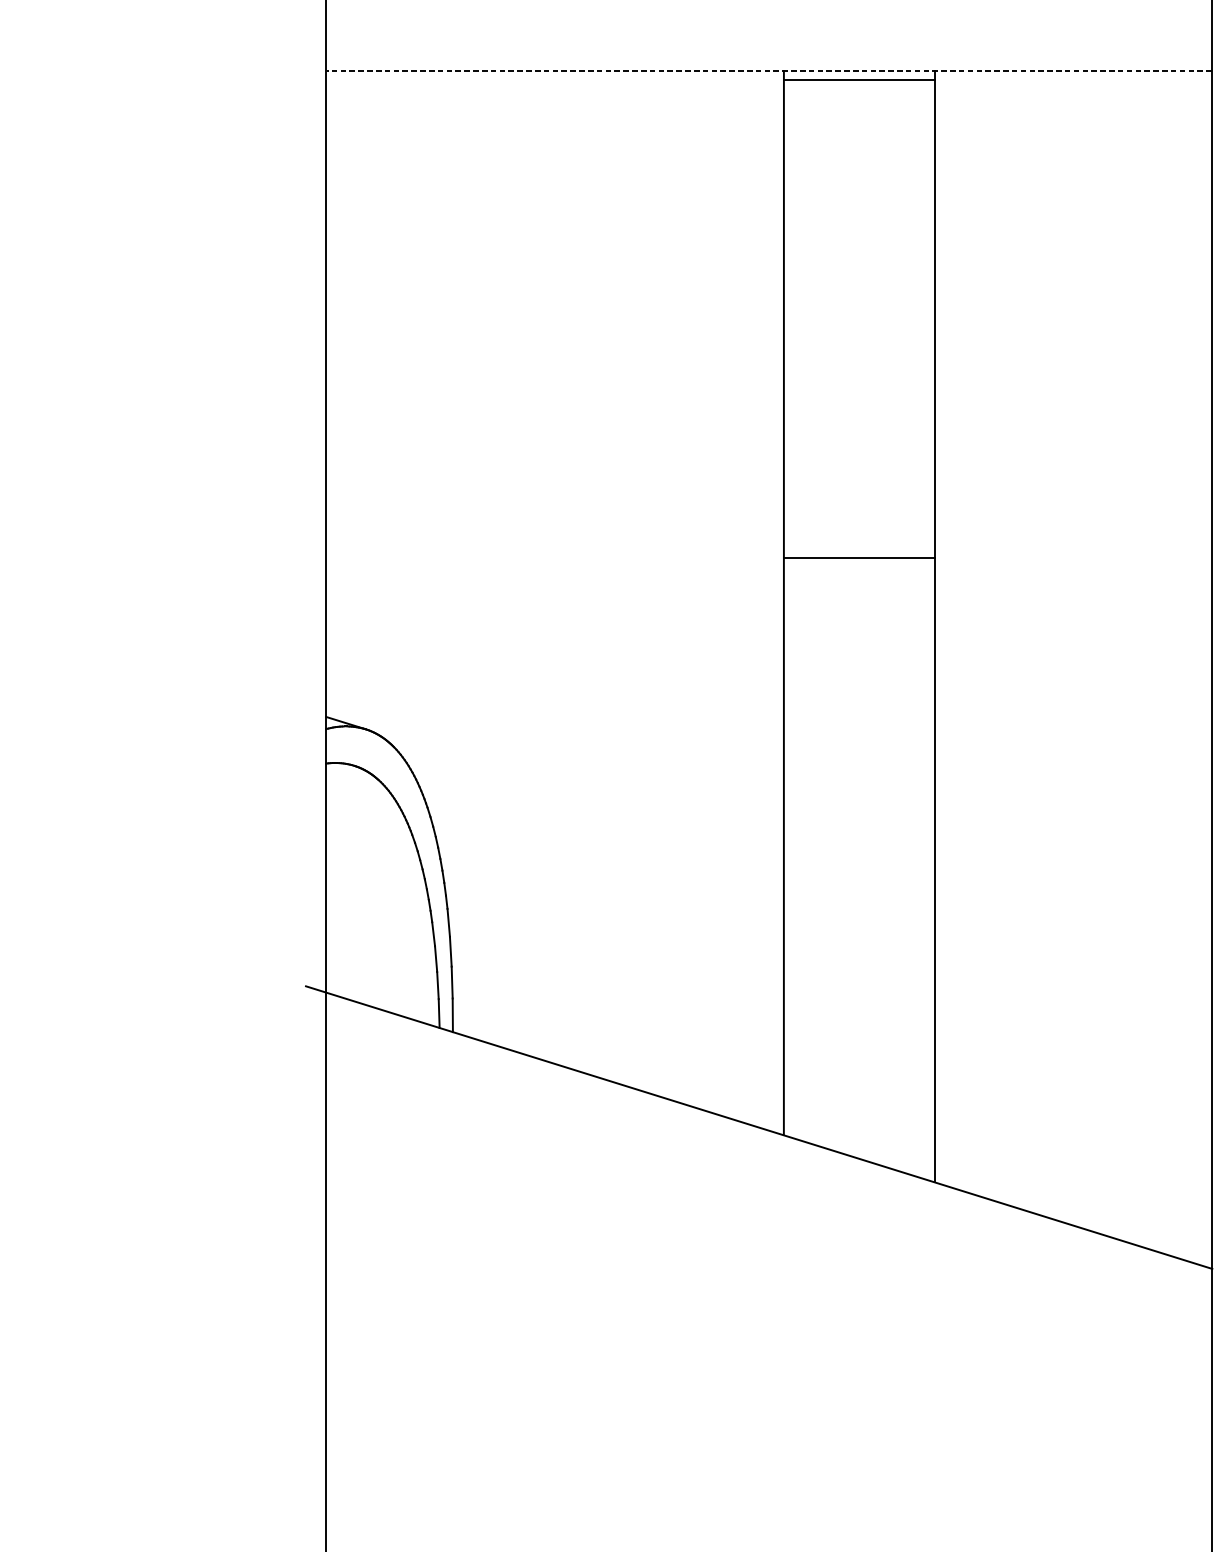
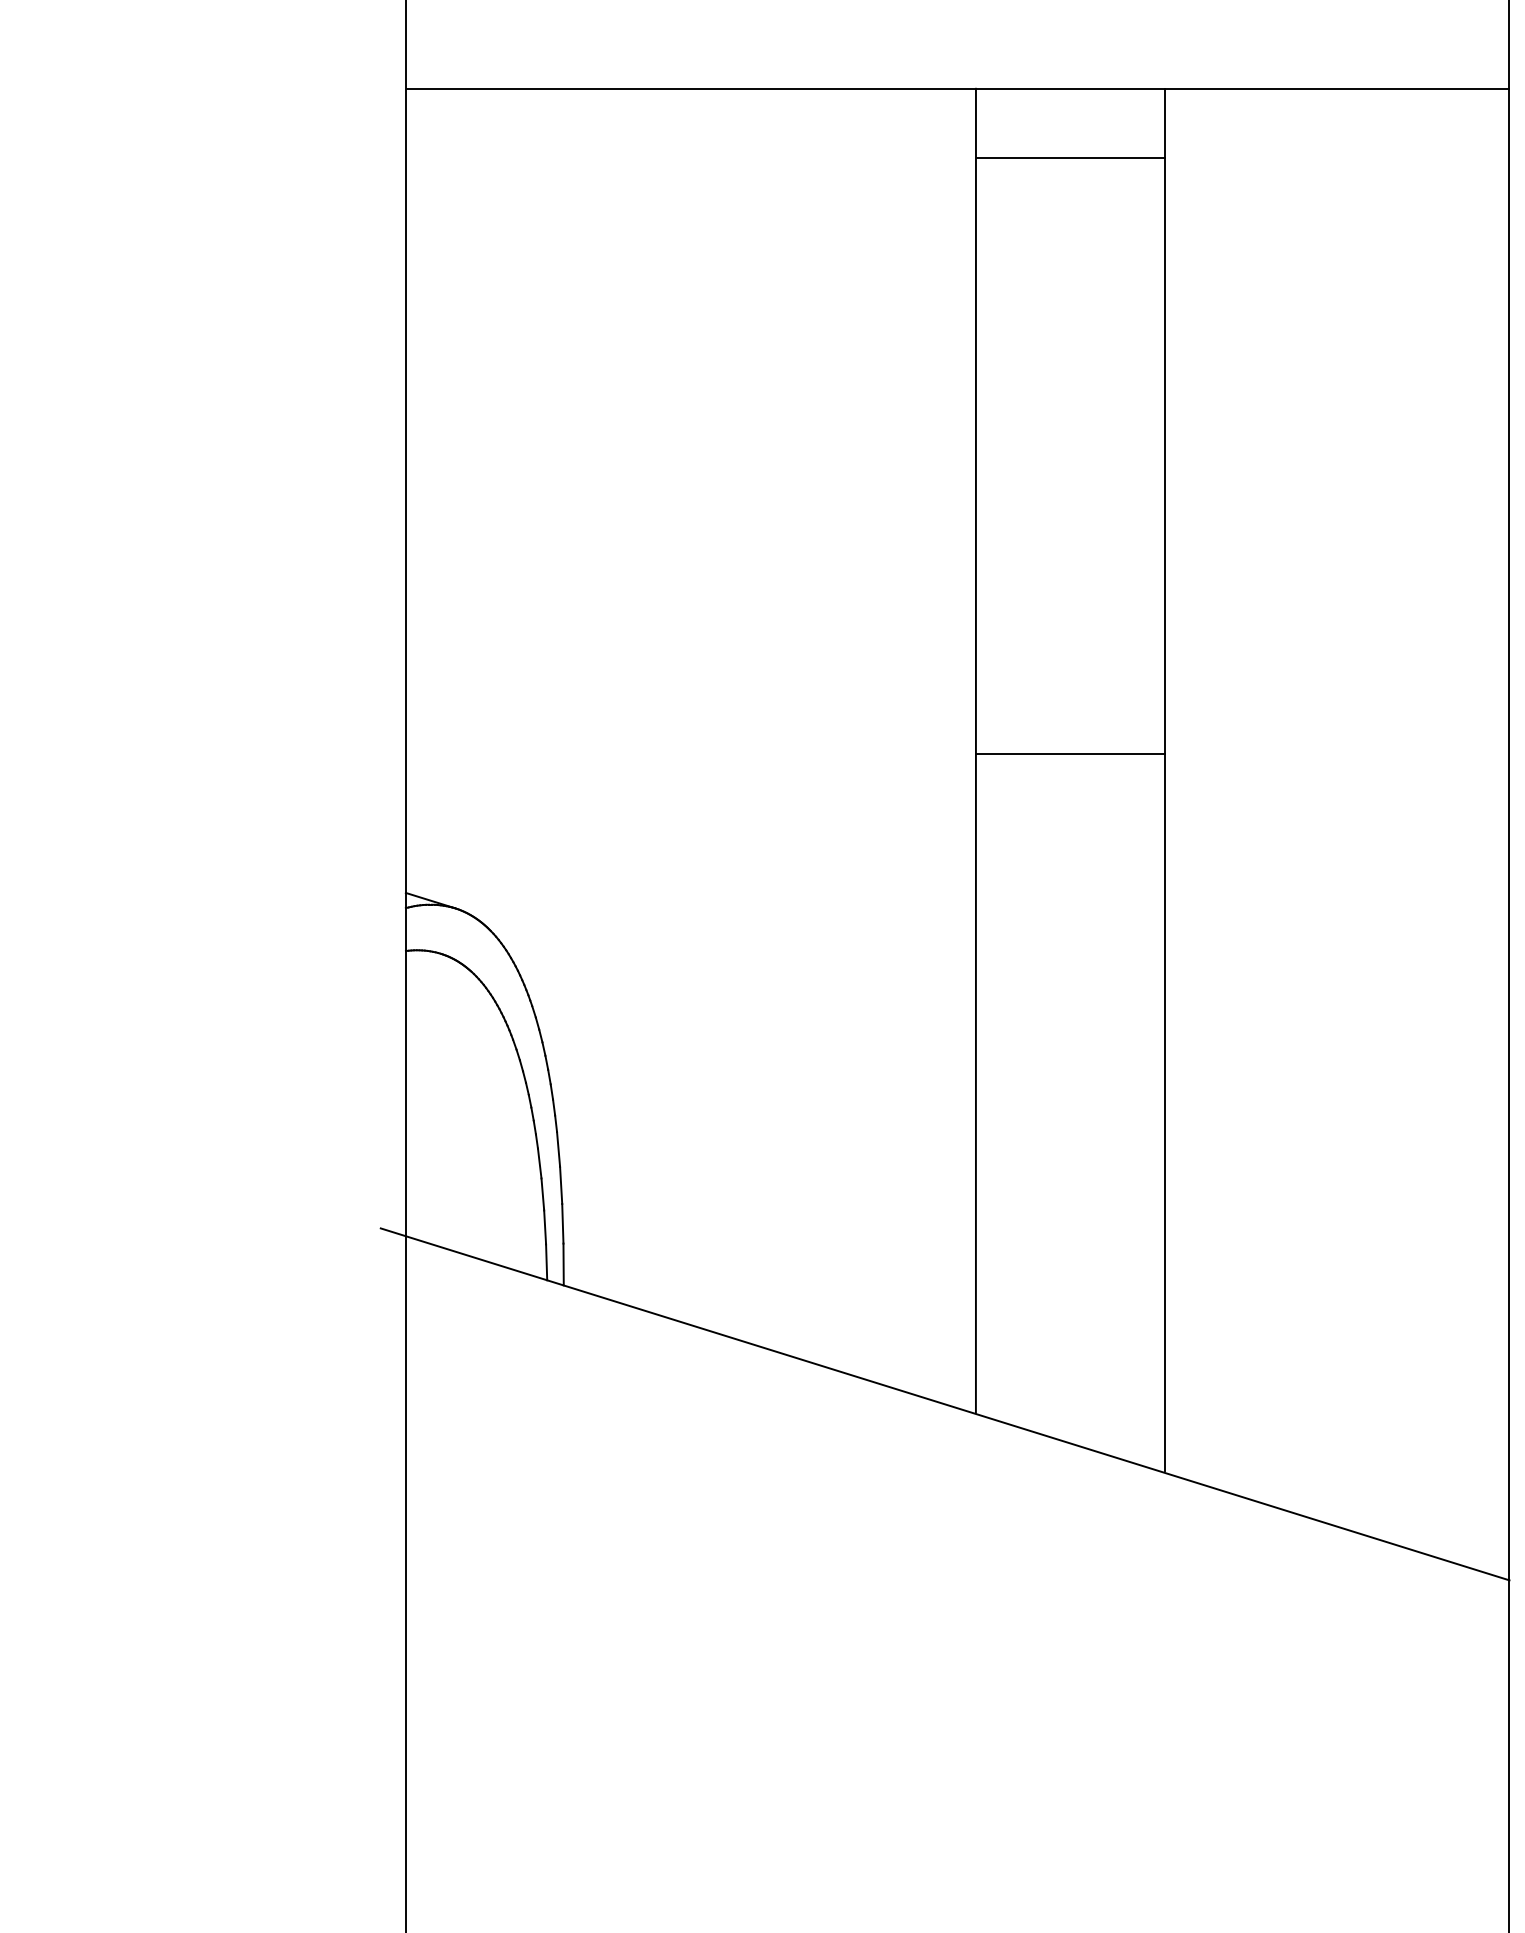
line: (769, 70) -> (957, 88), dashed -> solid
line: (859, 79) -> (1070, 158), moved
line: (859, 558) -> (1069, 754), moved

